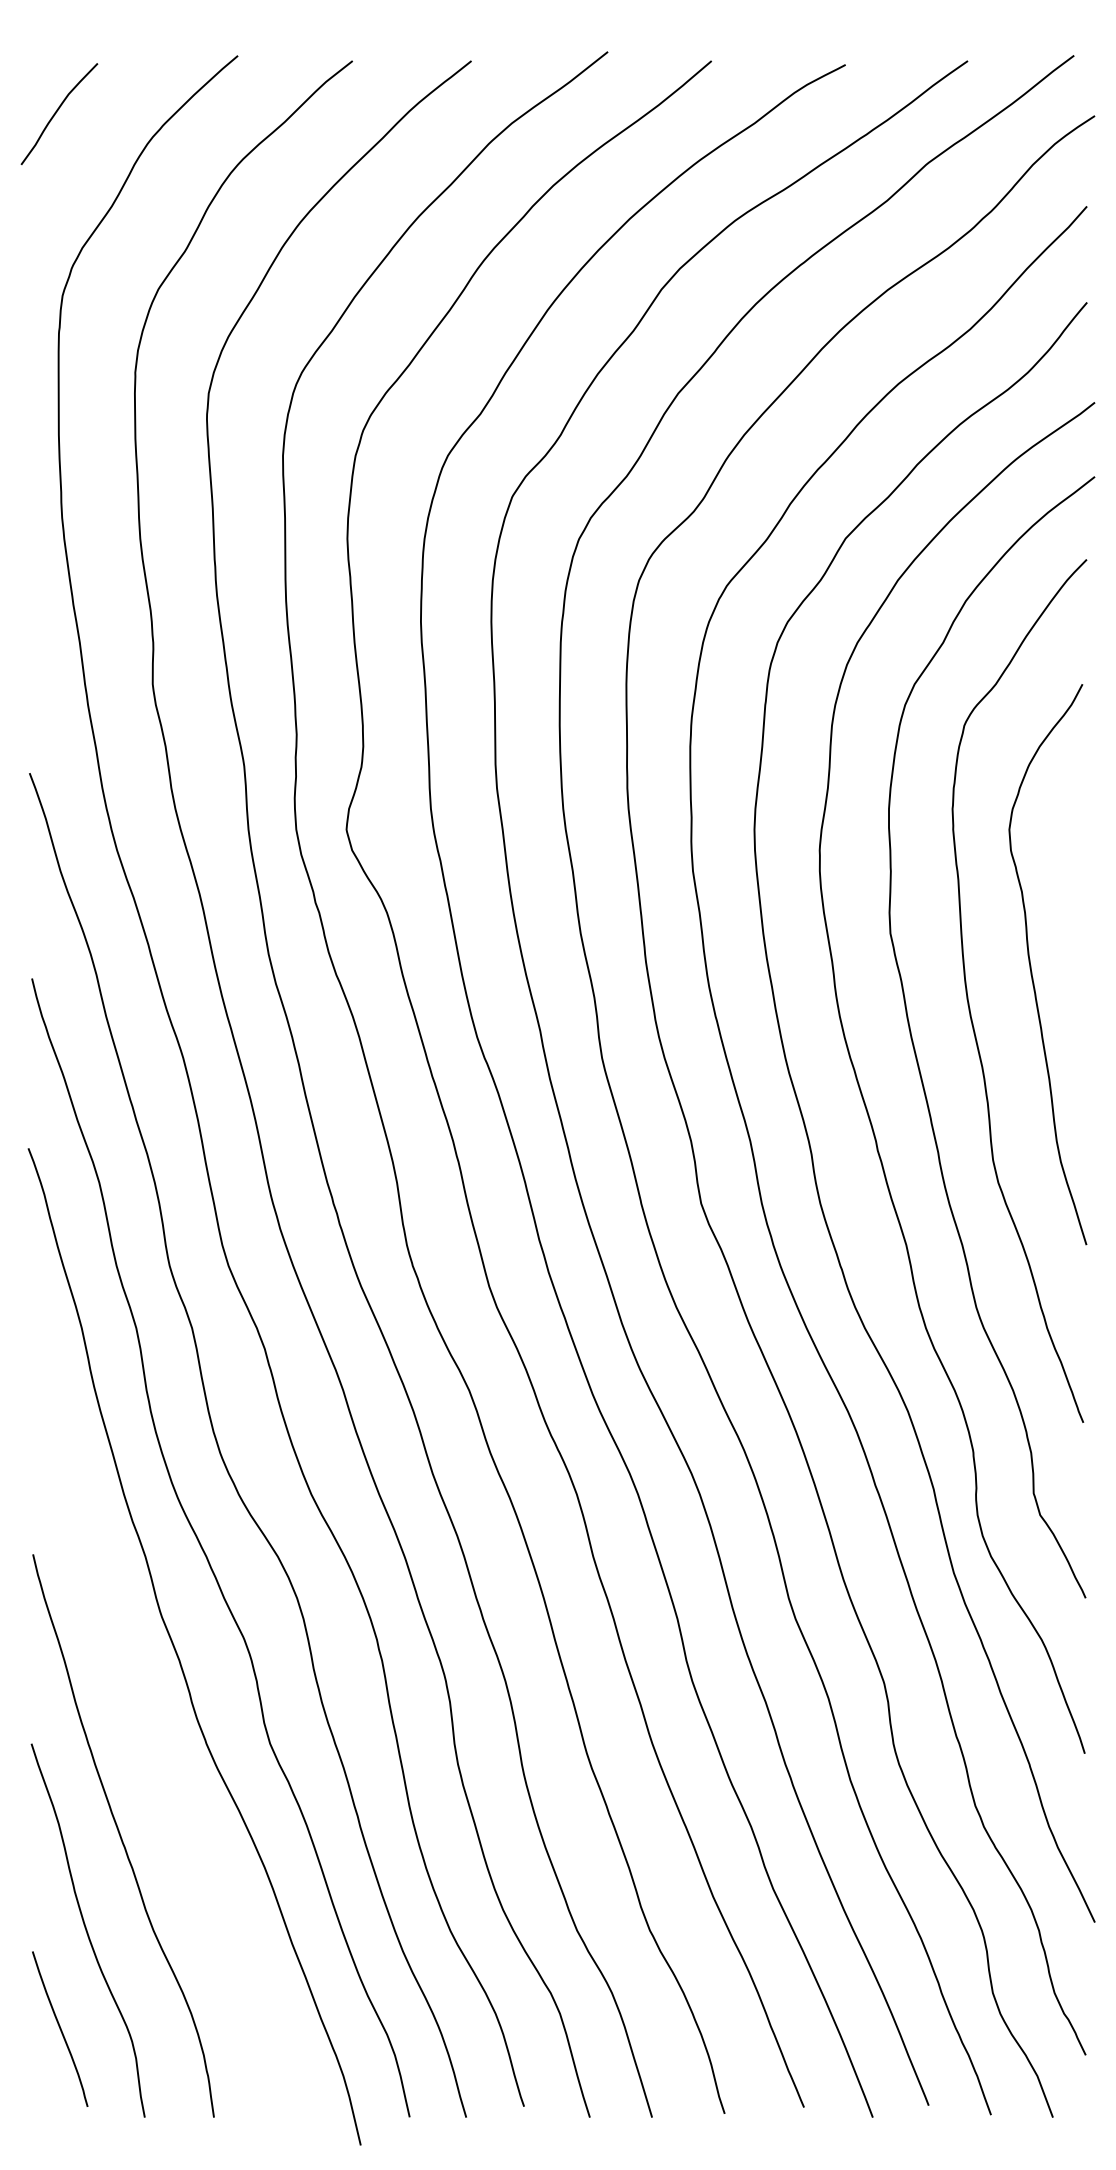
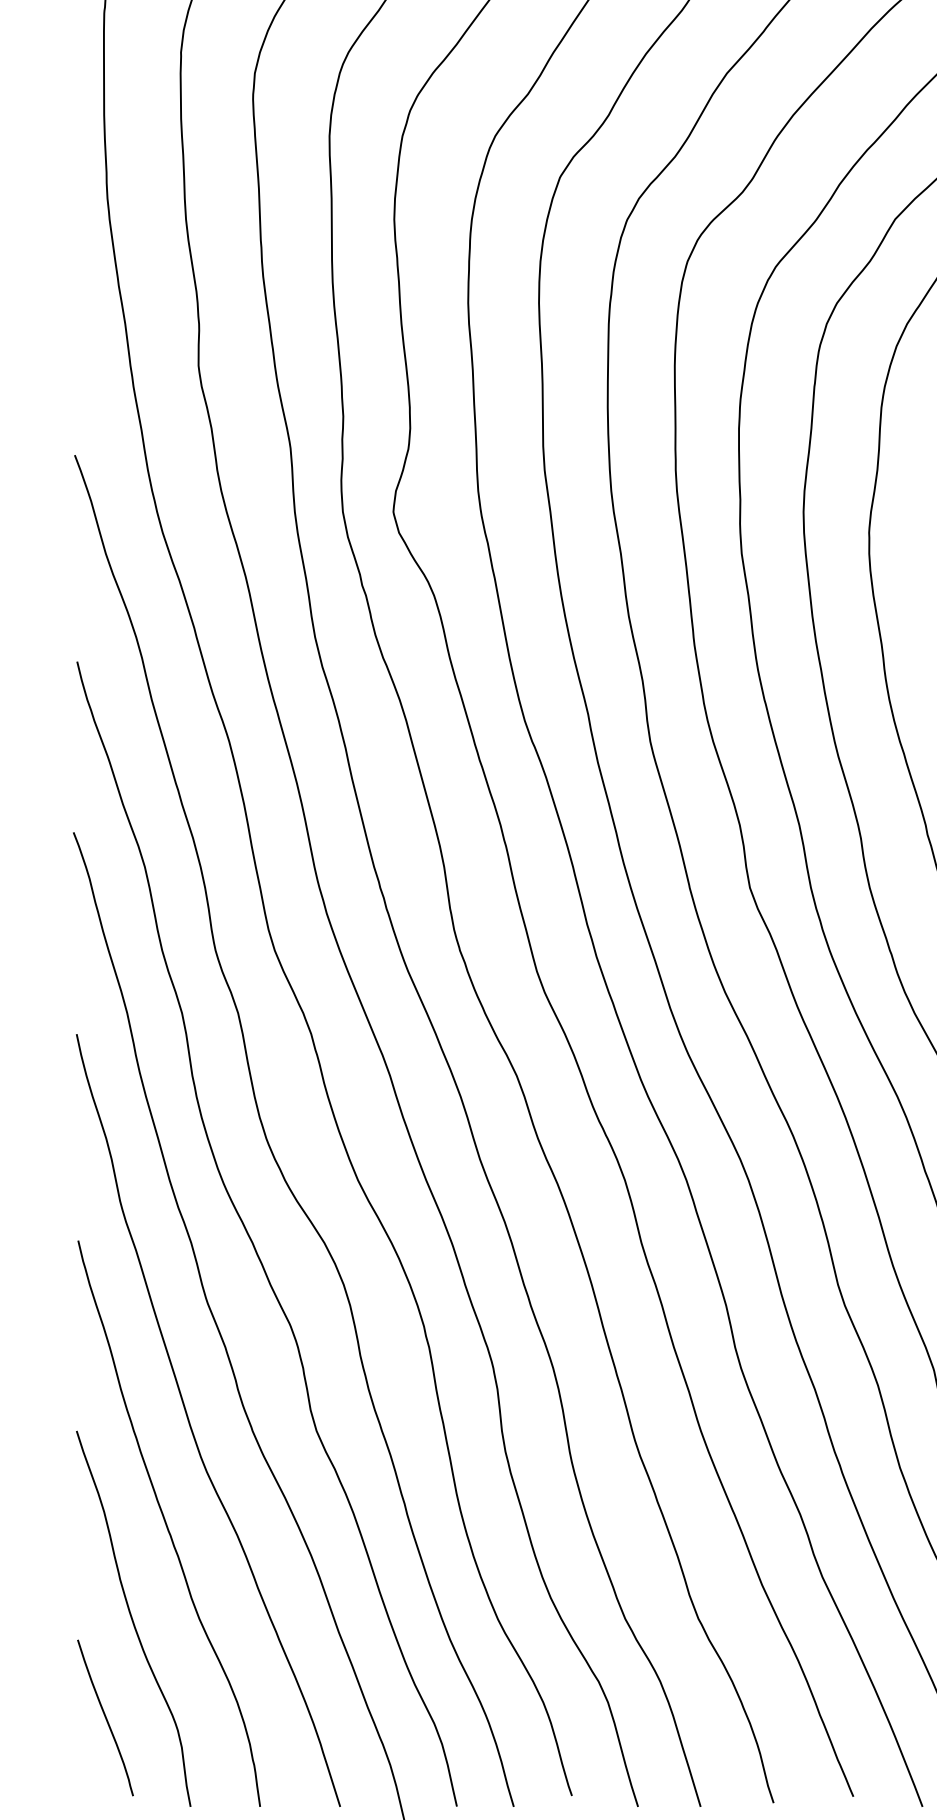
curve: (145, 1738) -> (191, 1425), added

